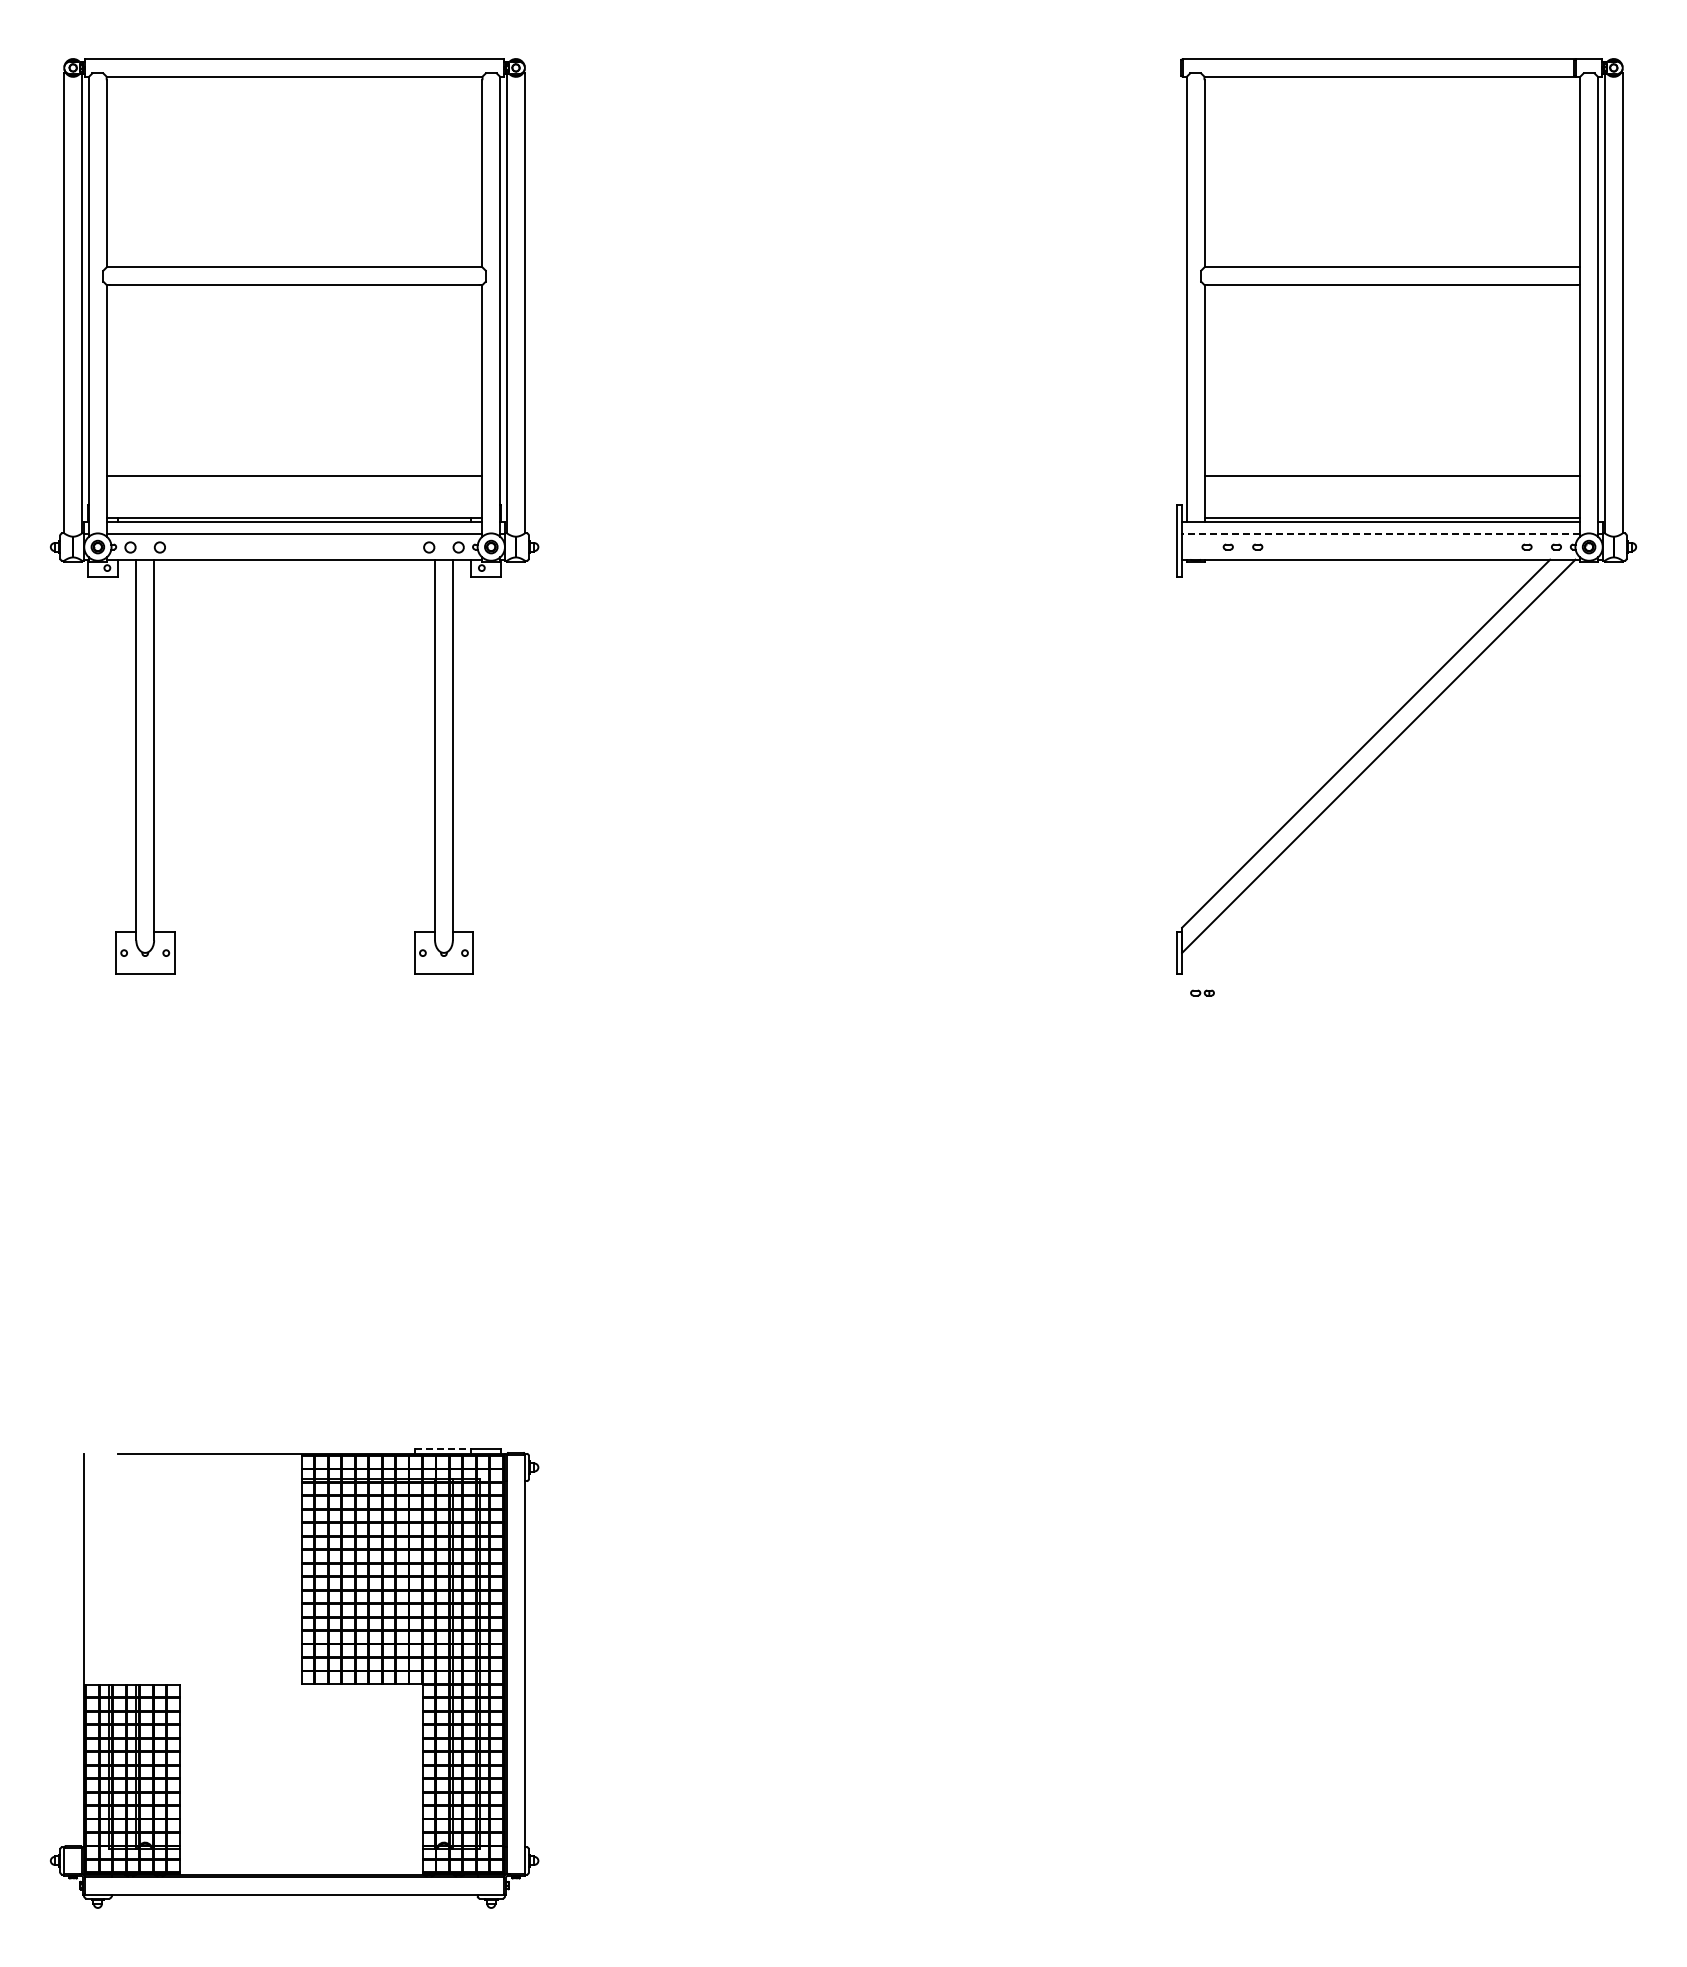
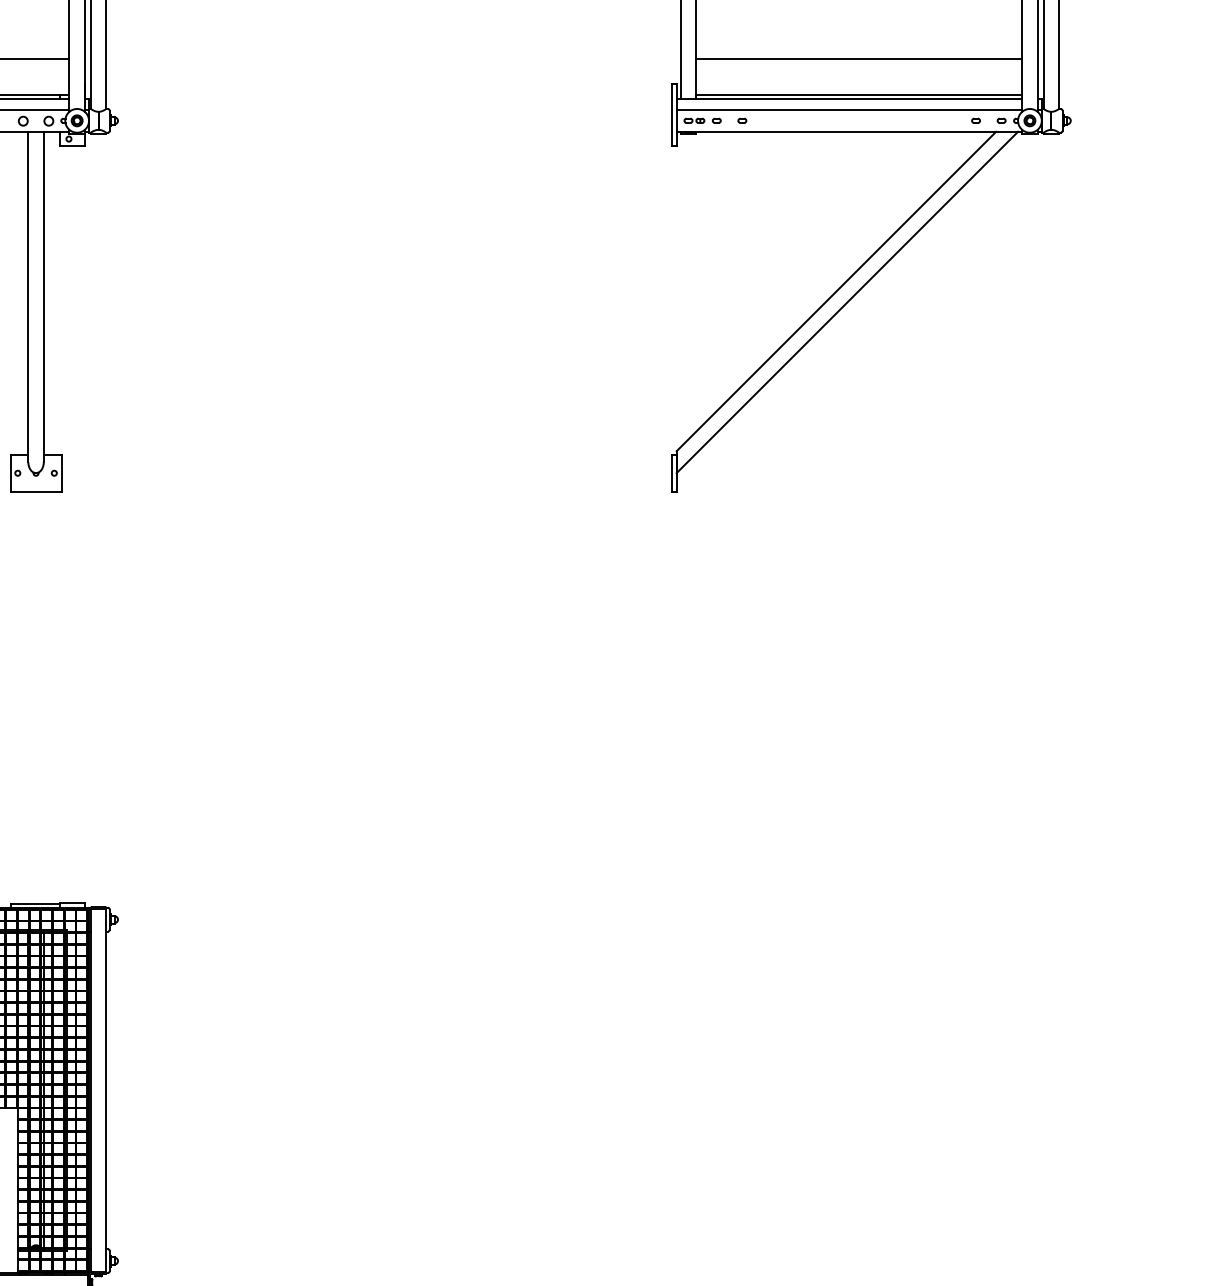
line: (1380, 534) -> (848, 109), dashed -> solid
part: (1202, 992) -> (694, 120), moved
line: (443, 1448) -> (35, 903), dashed -> solid

